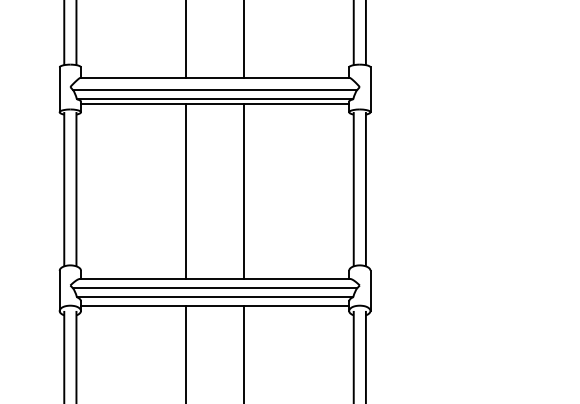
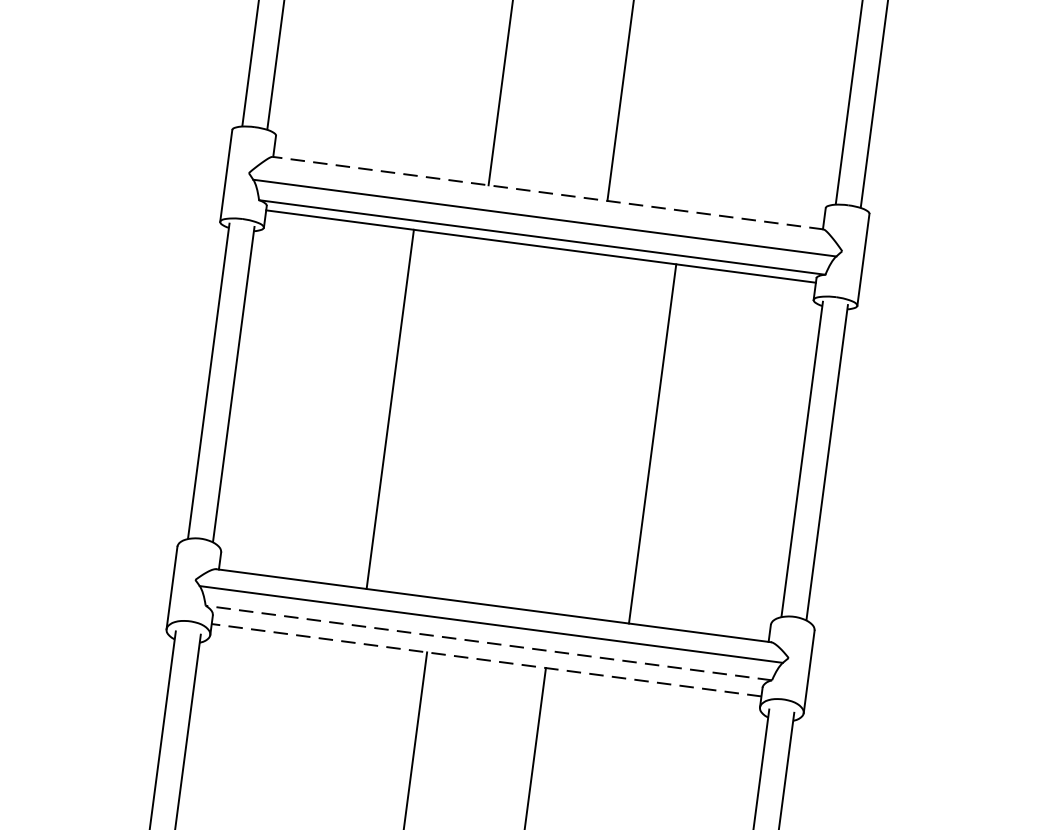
line: (214, 77) -> (546, 192), solid -> dashed
line: (186, 191) -> (391, 409), moved
line: (244, 191) -> (653, 444), moved
line: (214, 297) -> (487, 643), solid -> dashed
line: (214, 305) -> (485, 659), solid -> dashed

